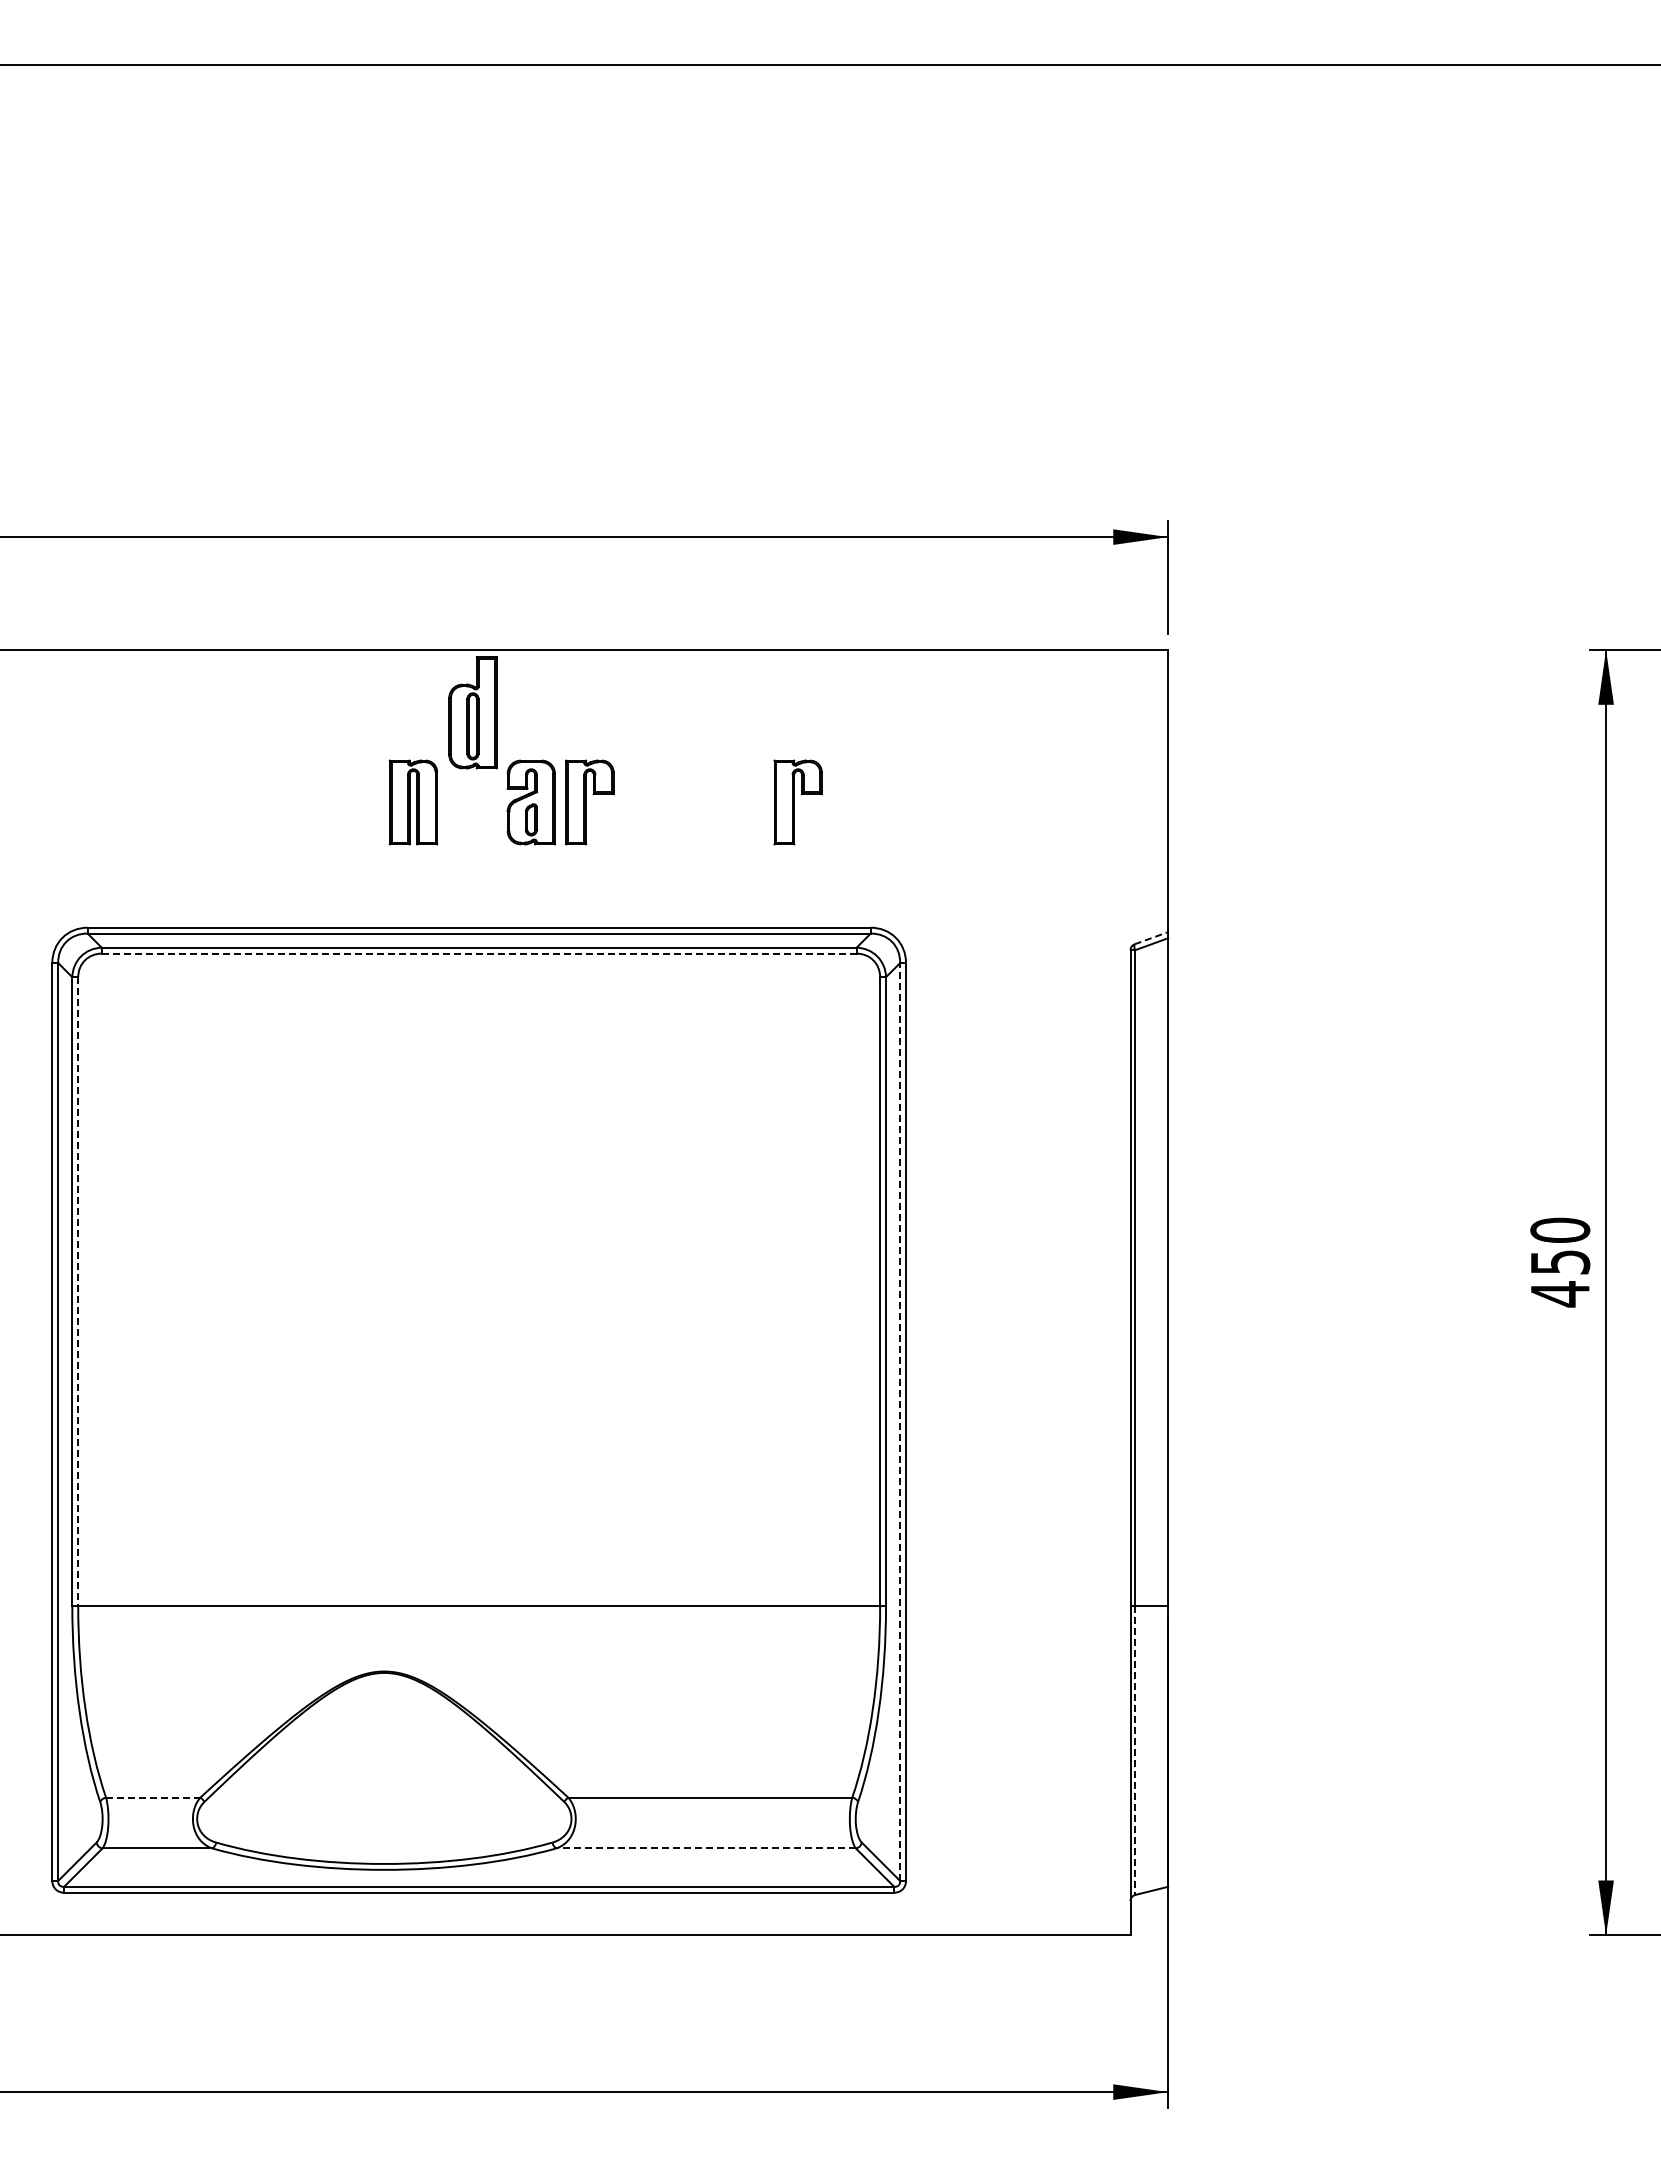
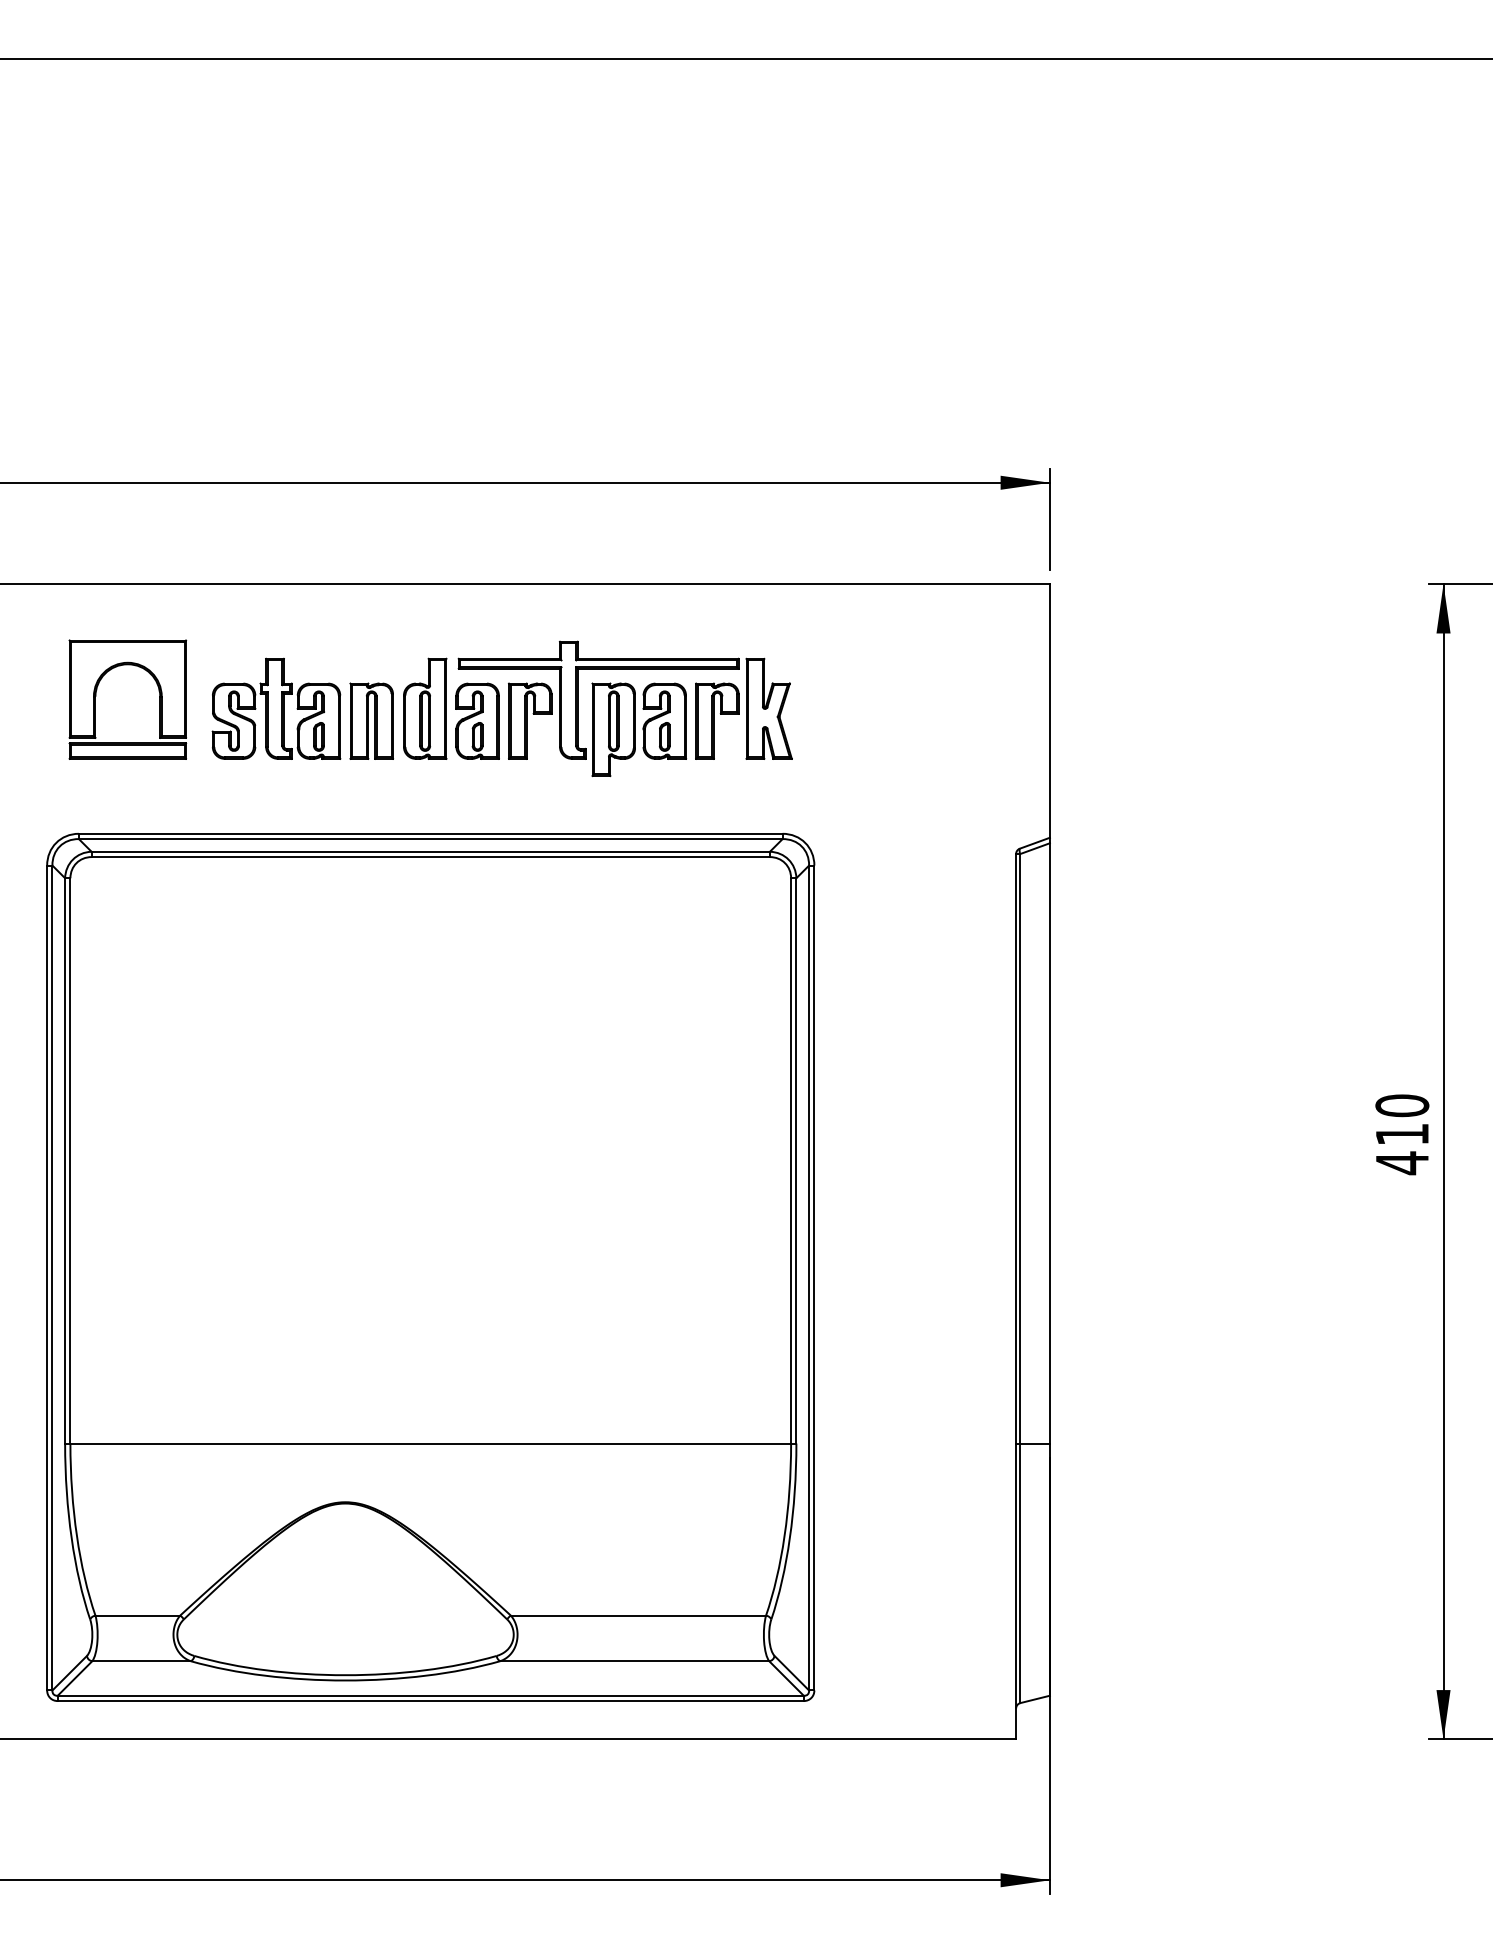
part: (472, 712) -> (424, 708), moved
part: (107, 771) -> (96, 693), added
part: (307, 788) -> (276, 708), added
part: (695, 788) -> (625, 708), added
line: (1151, 938) -> (1034, 843), dashed -> solid
line: (478, 953) -> (430, 856), dashed -> solid
text: (1560, 1262) -> (1402, 1134), 450 -> 410
line: (78, 1292) -> (70, 1161), dashed -> solid
line: (900, 1422) -> (809, 1278), dashed -> solid
line: (1135, 1751) -> (1020, 1574), dashed -> solid
line: (153, 1797) -> (138, 1615), dashed -> solid
line: (706, 1848) -> (635, 1661), dashed -> solid

